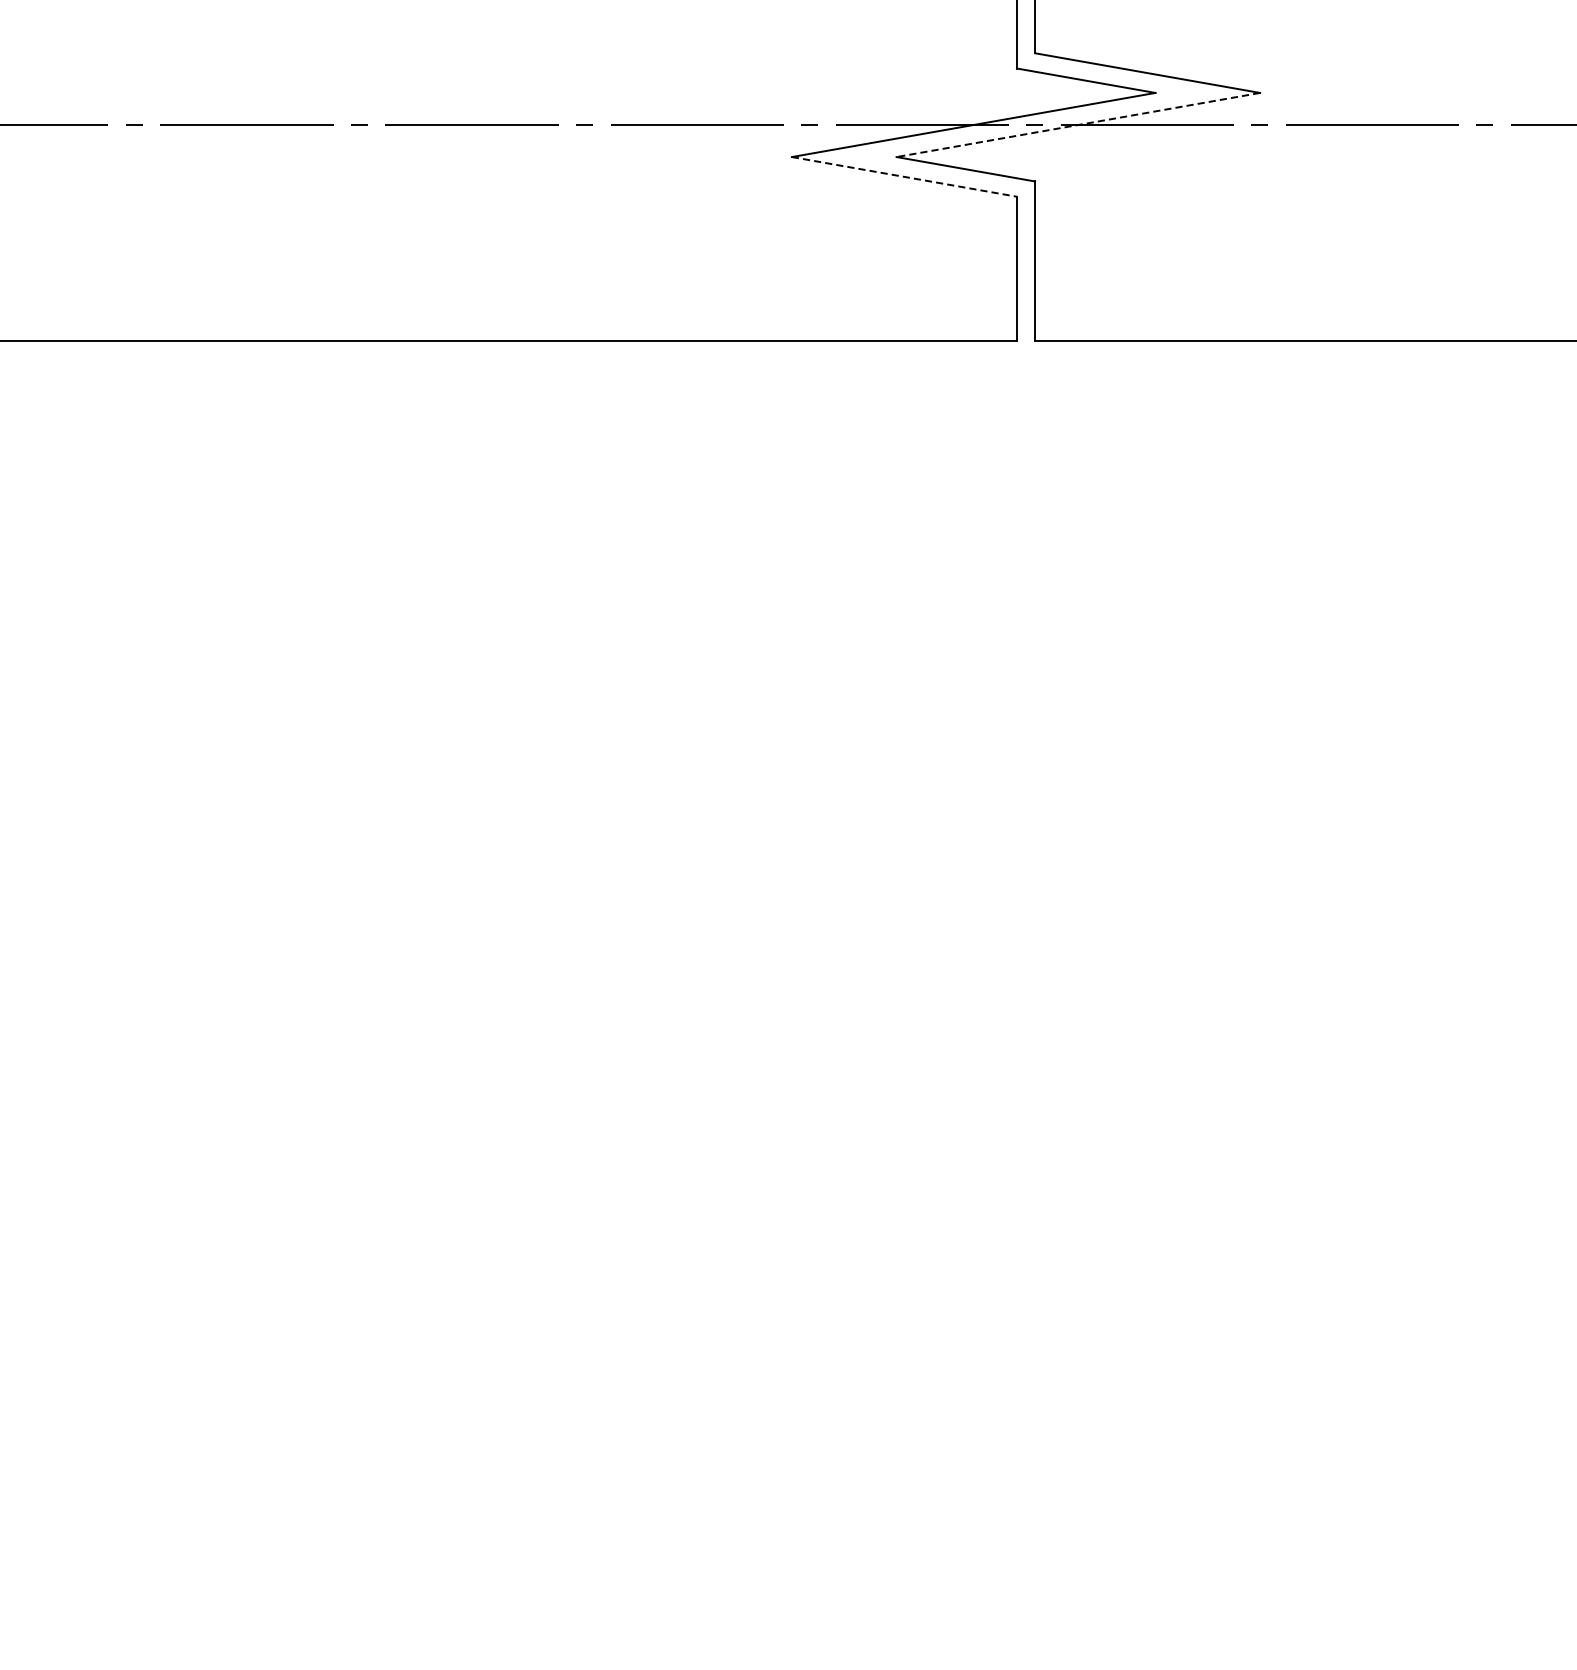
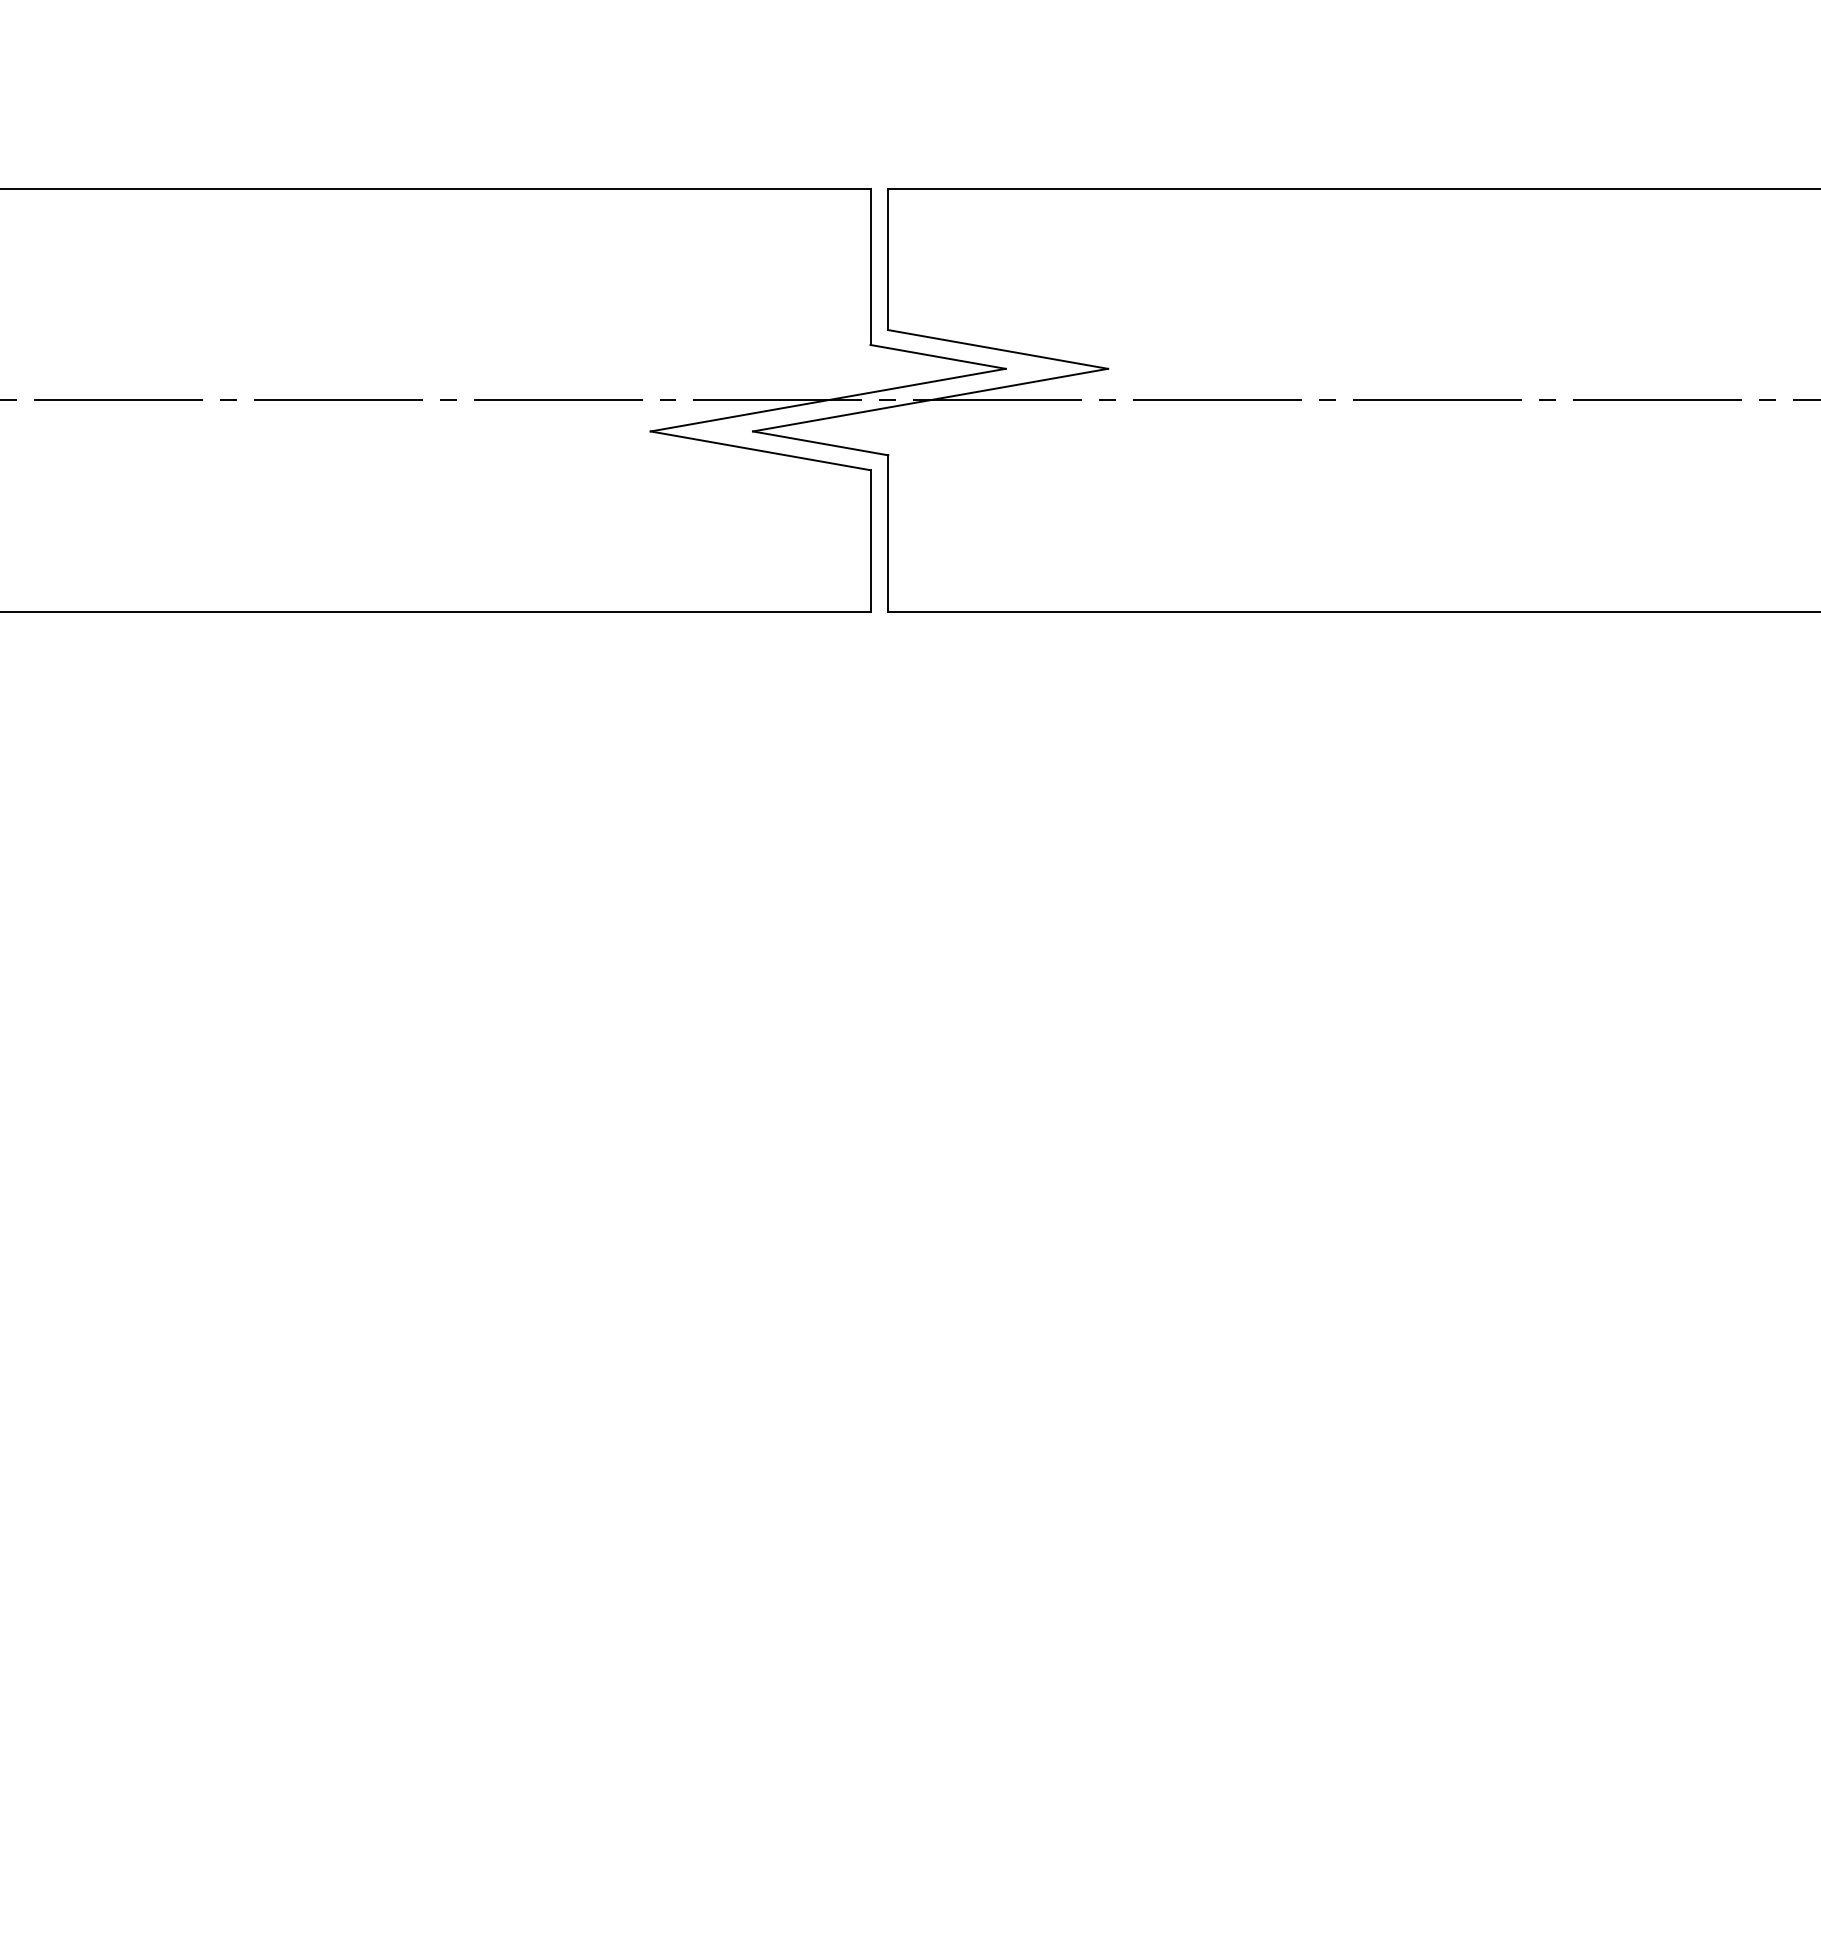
line: (1078, 125) -> (930, 400), dashed -> solid
line: (904, 176) -> (760, 450), dashed -> solid

